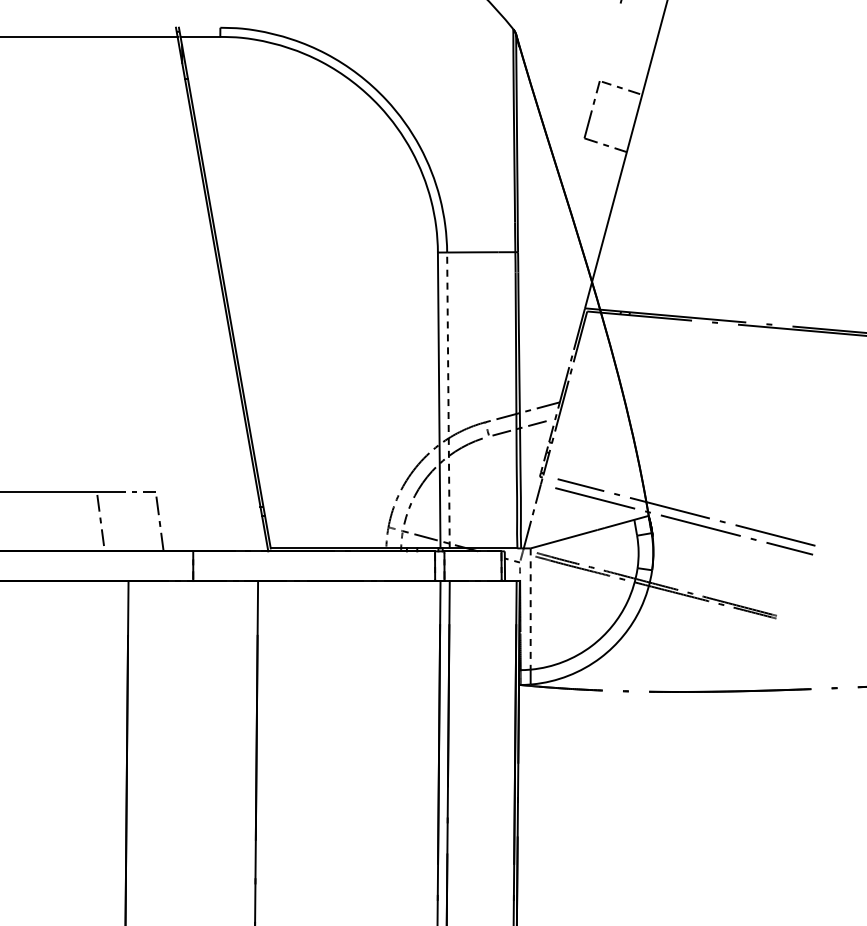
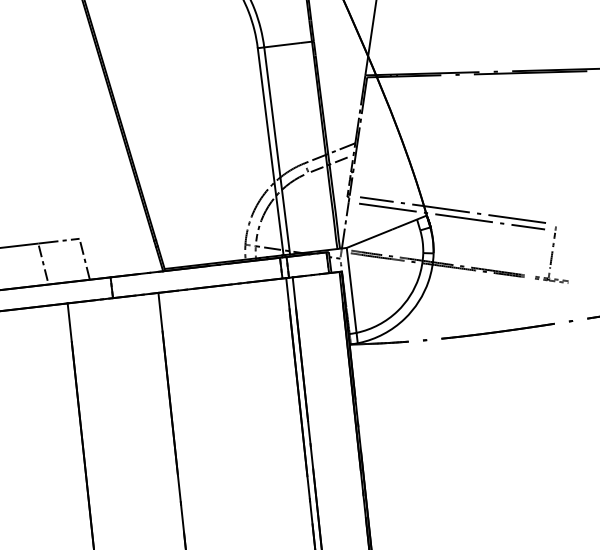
line: (448, 400) -> (277, 150), dashed -> solid
part: (813, 593) -> (548, 256), added
line: (530, 609) -> (351, 290), dashed -> solid

